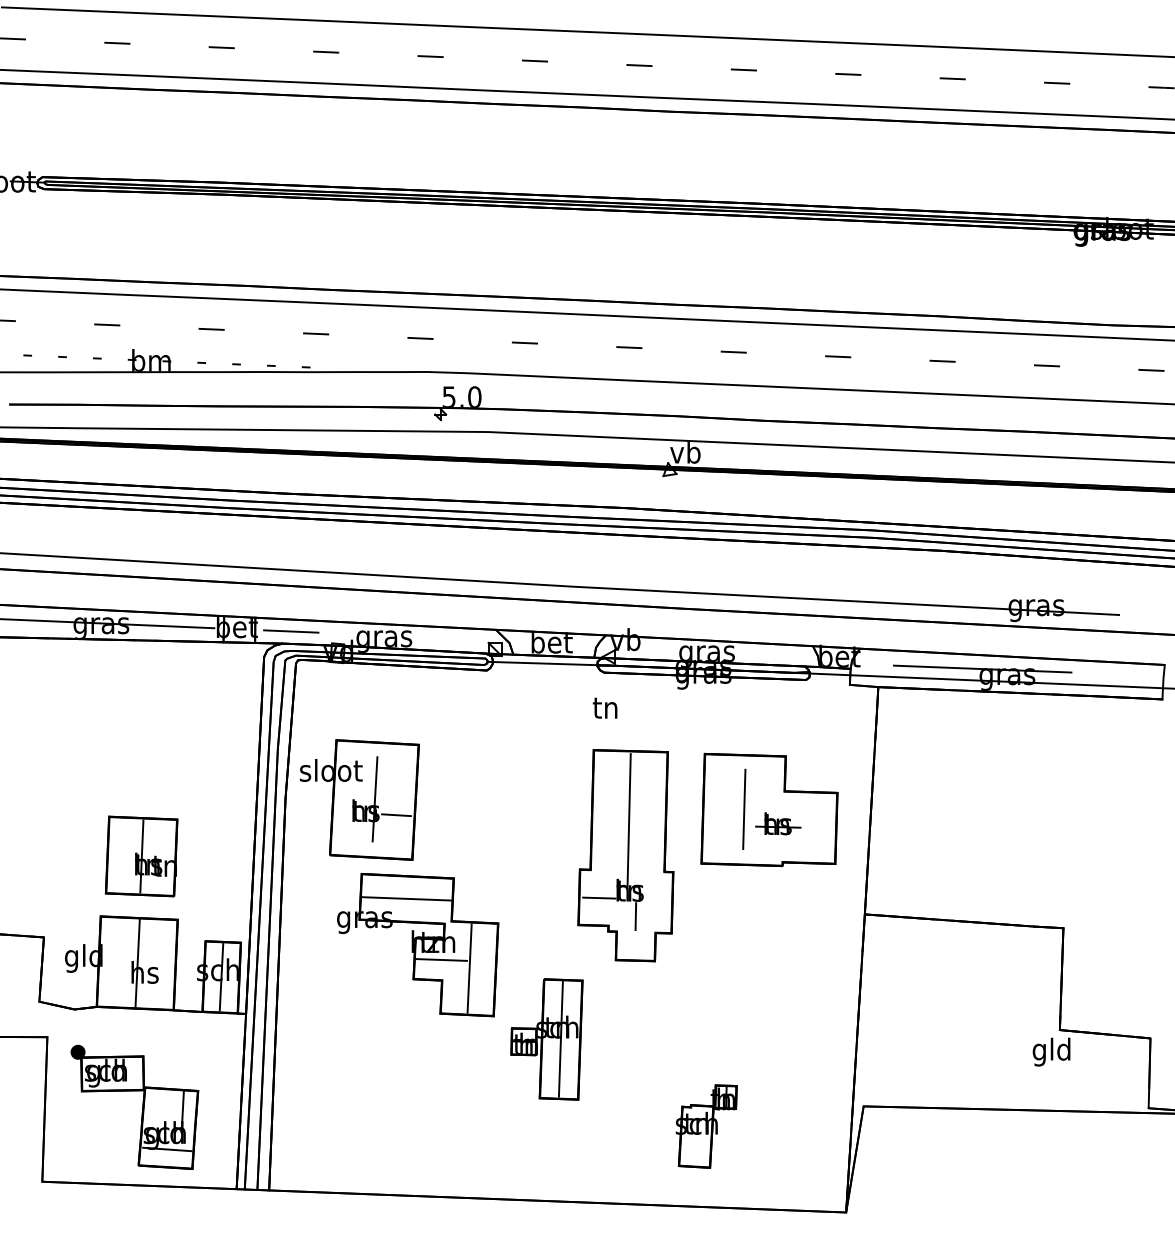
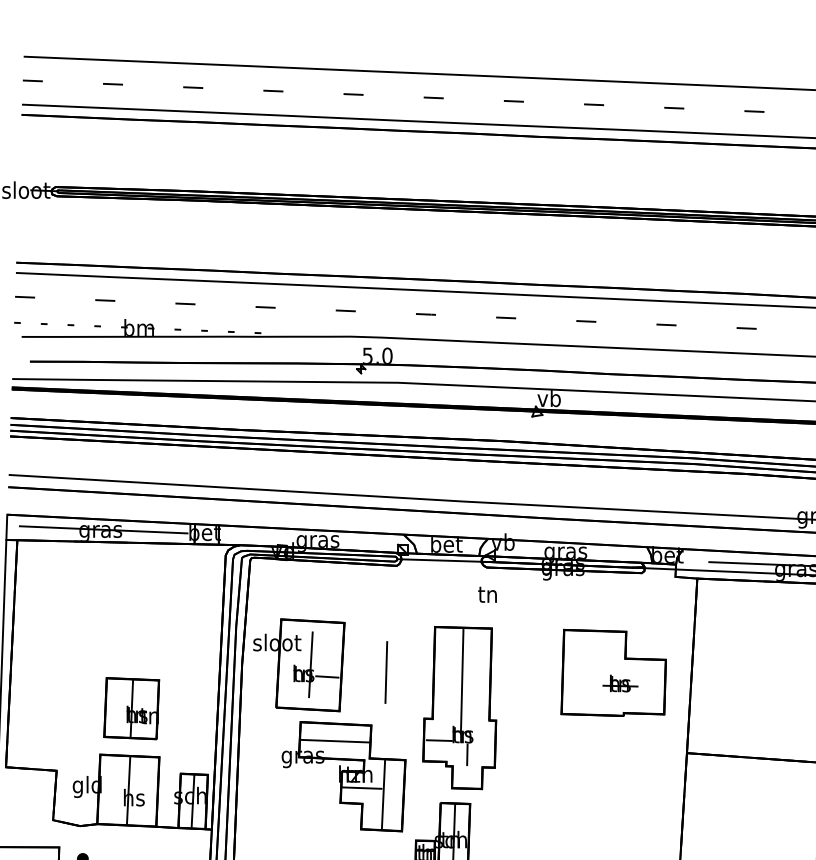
line: (291, 631) -> (246, 535), removed
line: (744, 808) -> (386, 671), moved
part: (625, 855) -> (459, 707), moved

